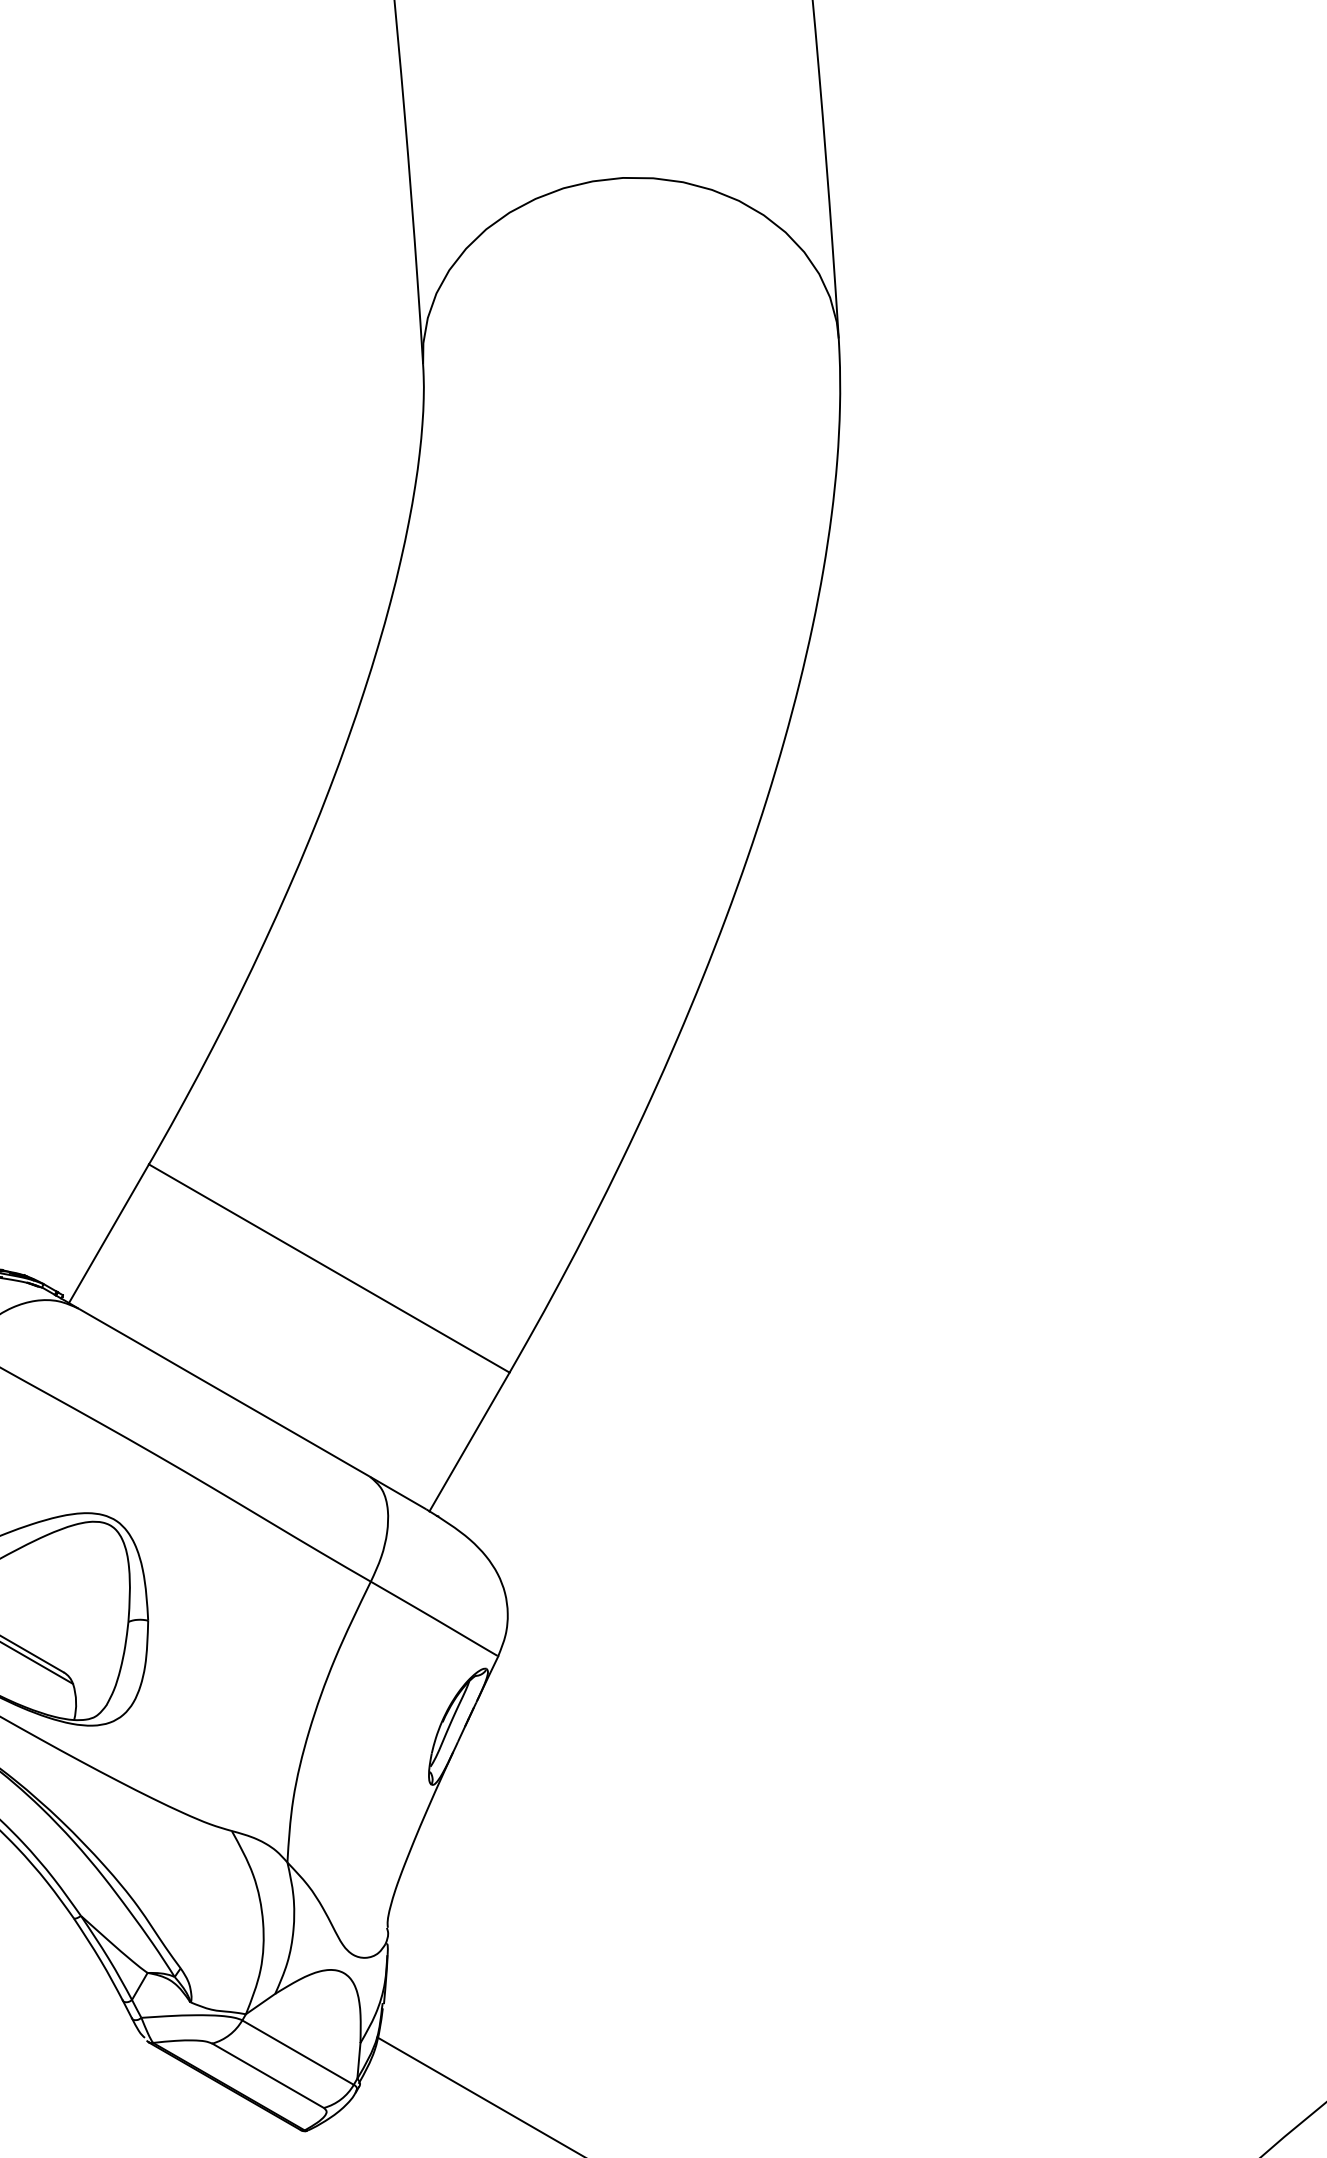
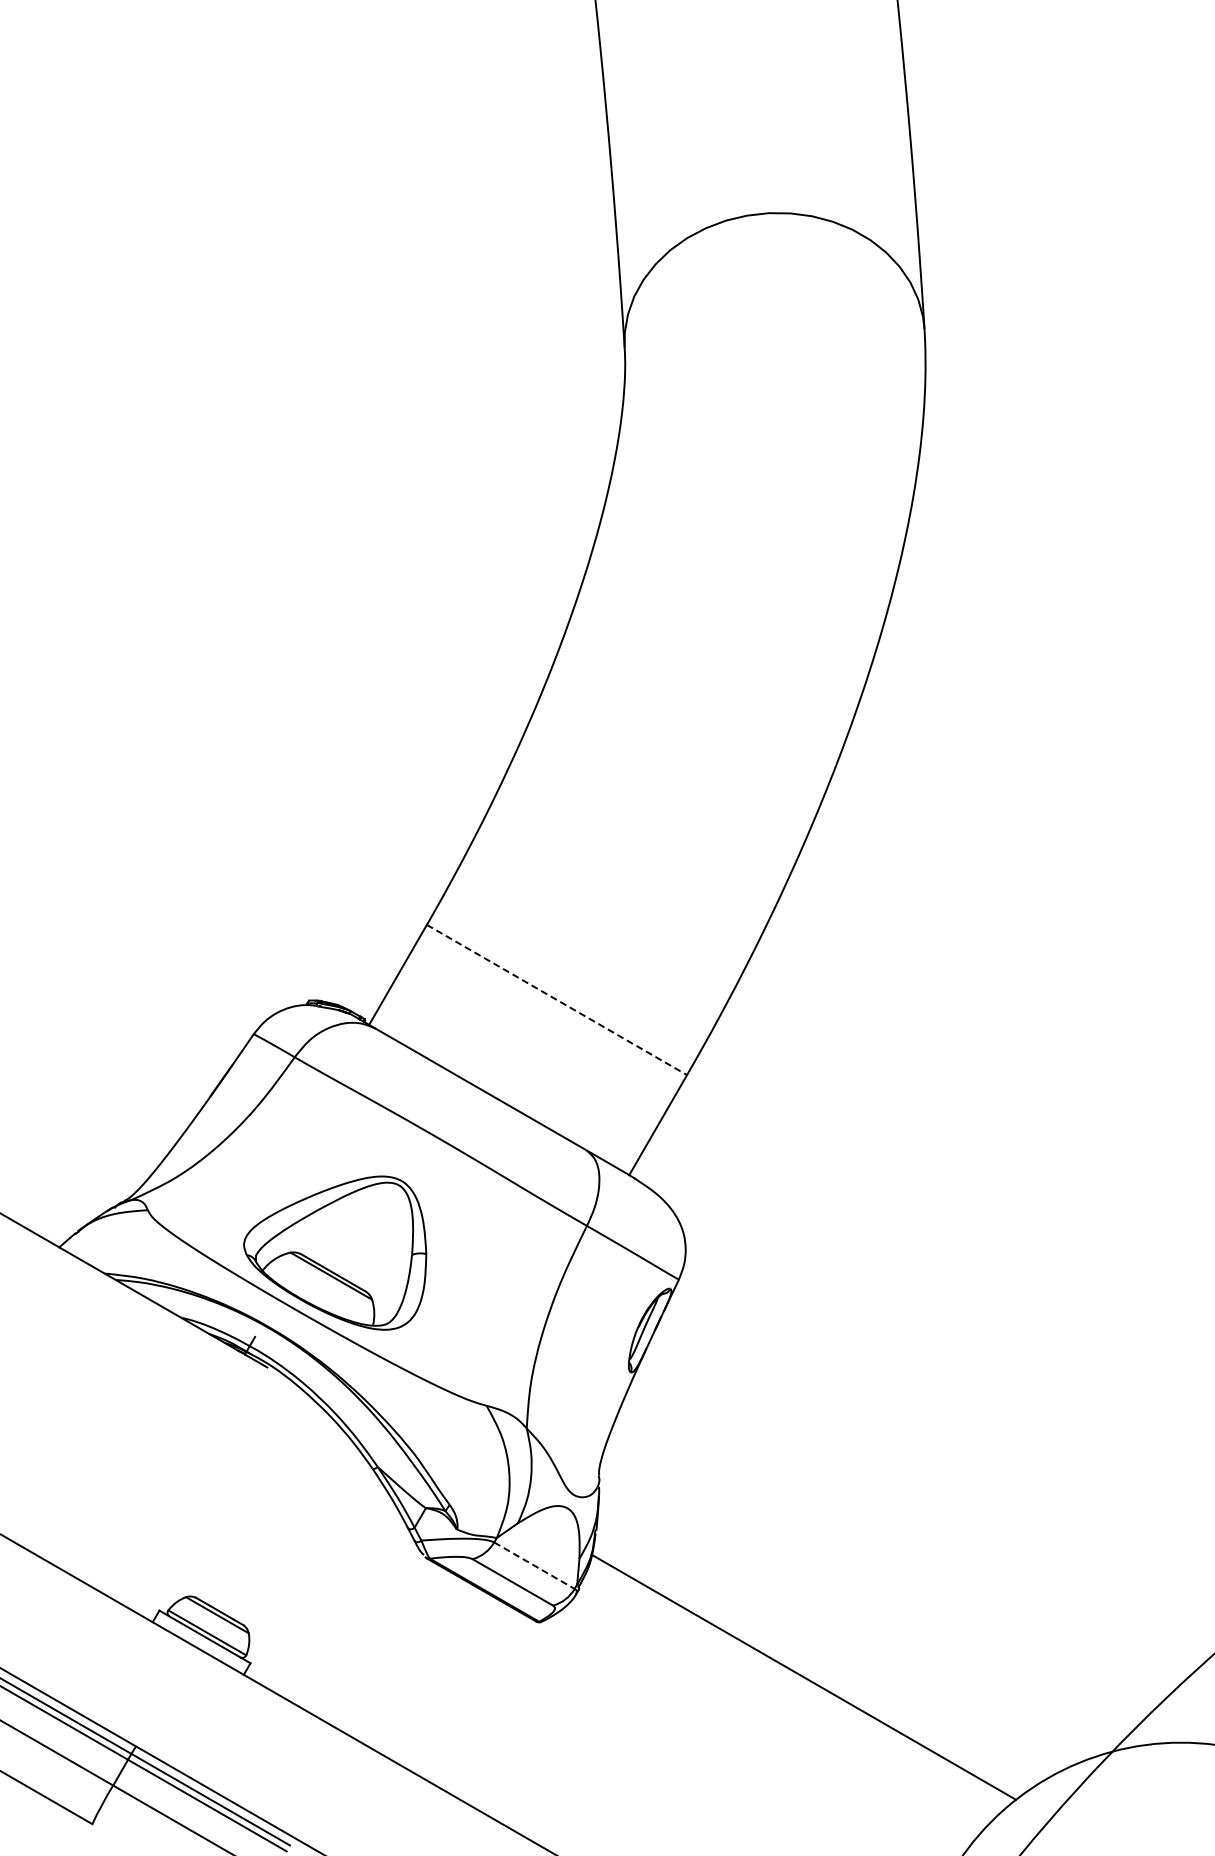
line: (330, 1269) -> (557, 1000), solid -> dashed
line: (298, 2052) -> (534, 1565), solid -> dashed

